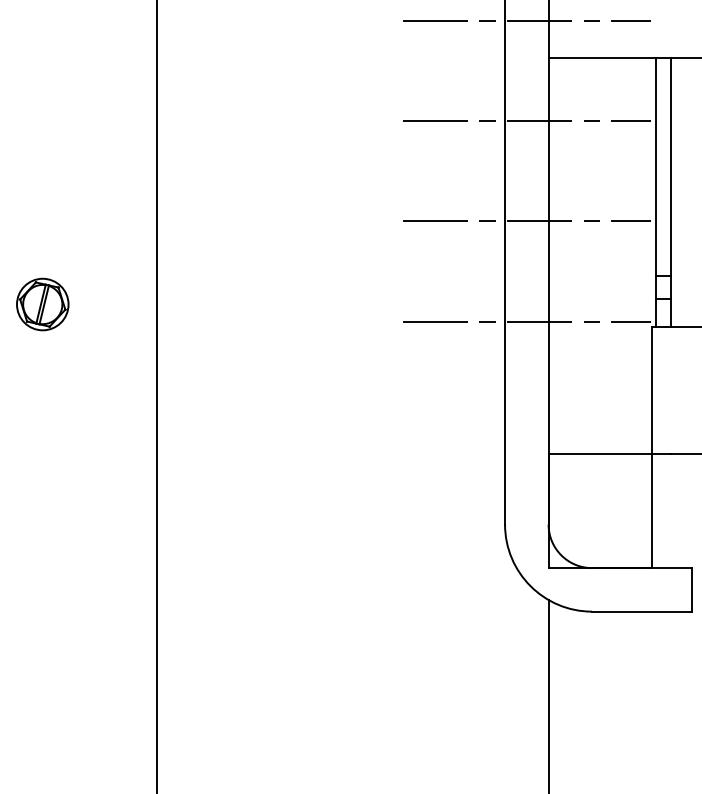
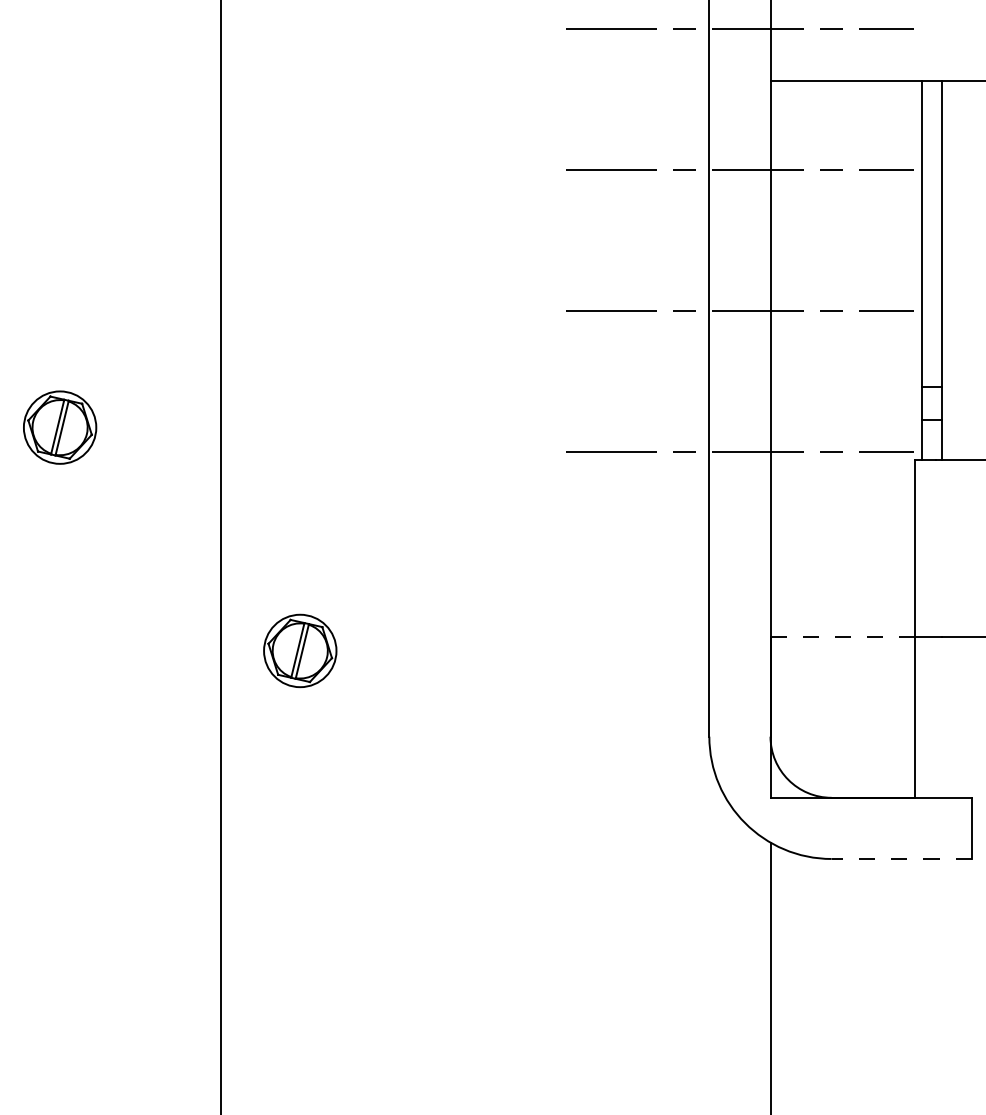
line: (600, 453) -> (843, 636), solid -> dashed
part: (213, 463) -> (299, 650), added
line: (641, 611) -> (901, 858), solid -> dashed

